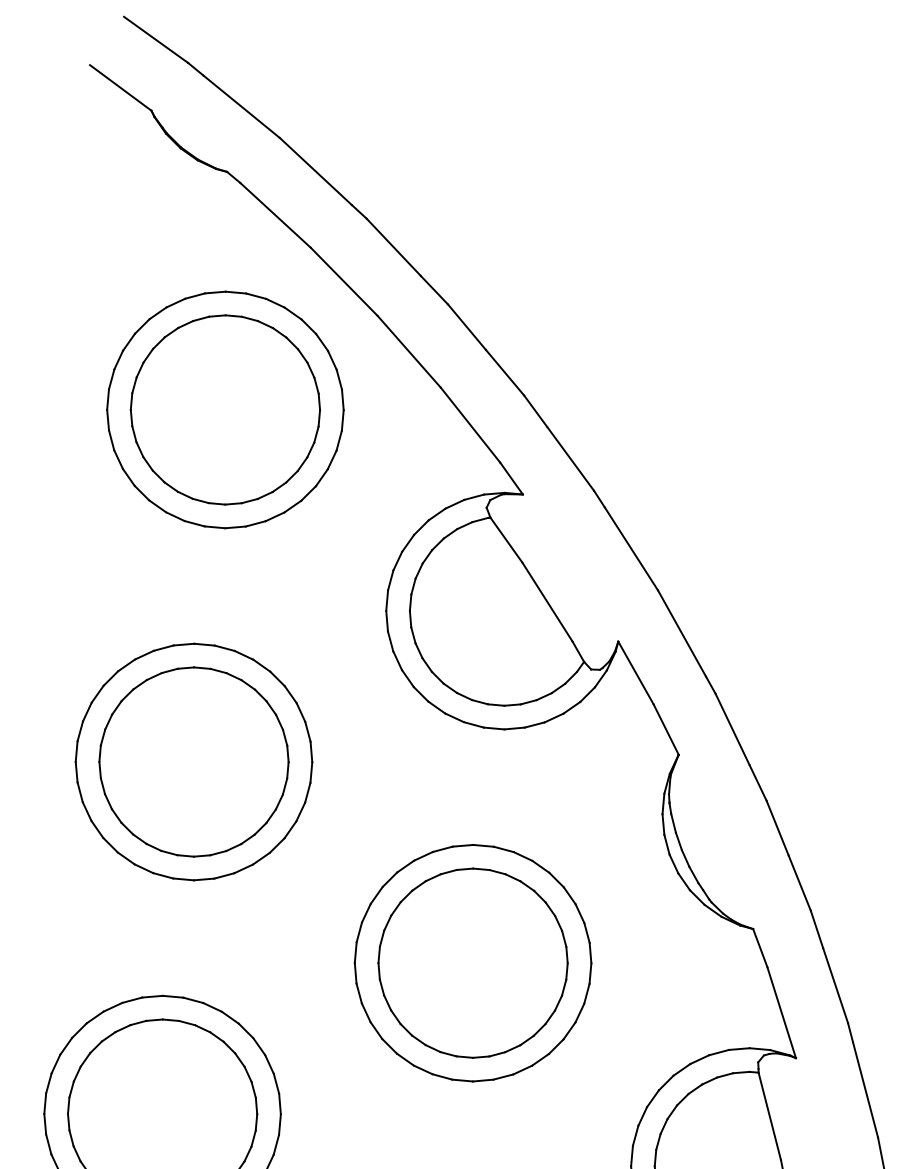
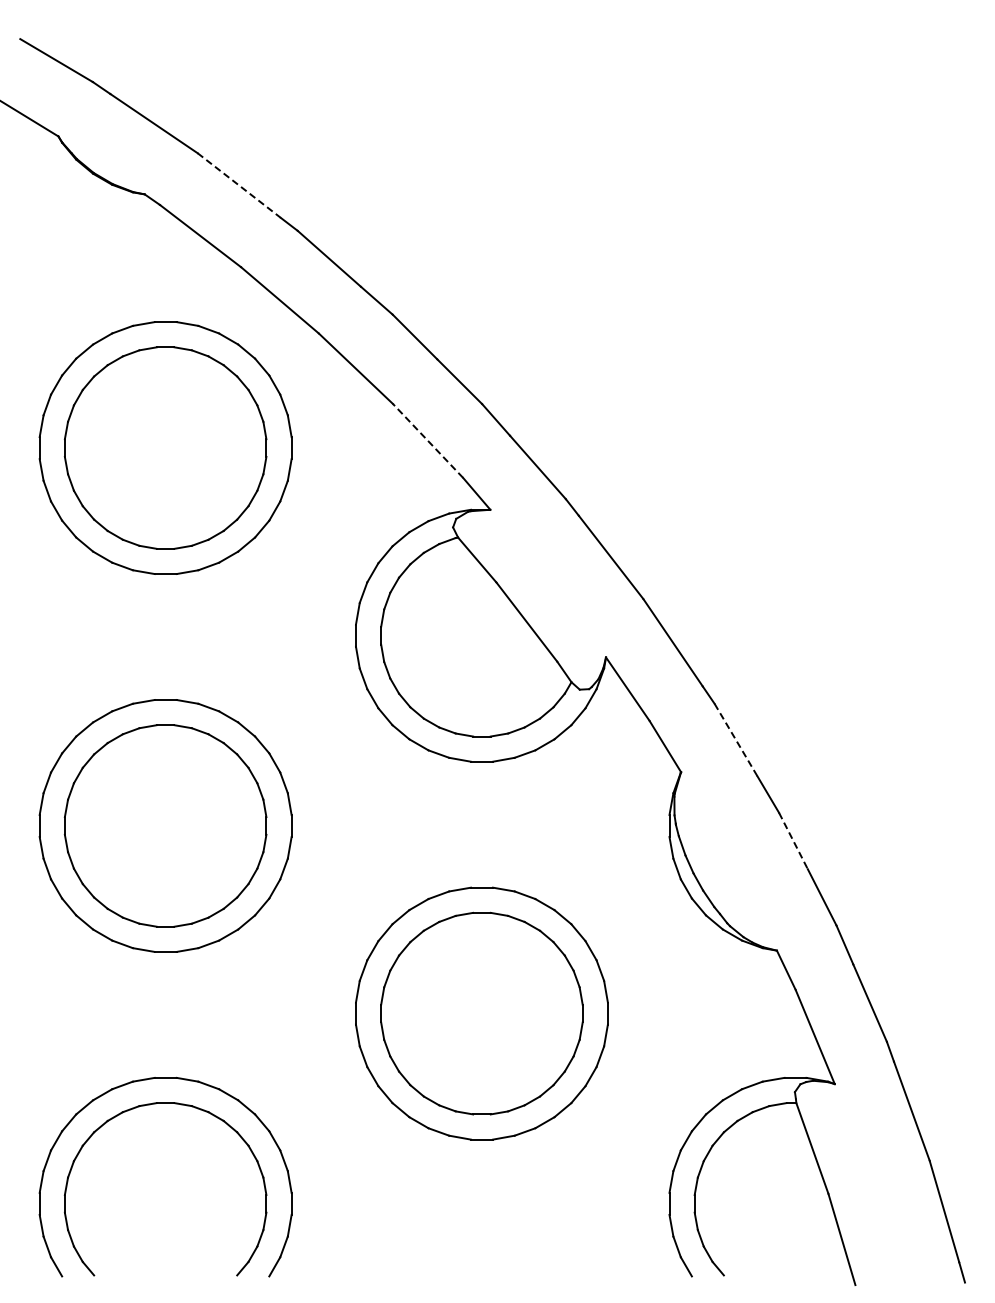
line: (316, 171) -> (239, 185), solid -> dashed
line: (470, 424) -> (427, 440), solid -> dashed
line: (732, 729) -> (736, 740), solid -> dashed
line: (777, 828) -> (793, 841), solid -> dashed

